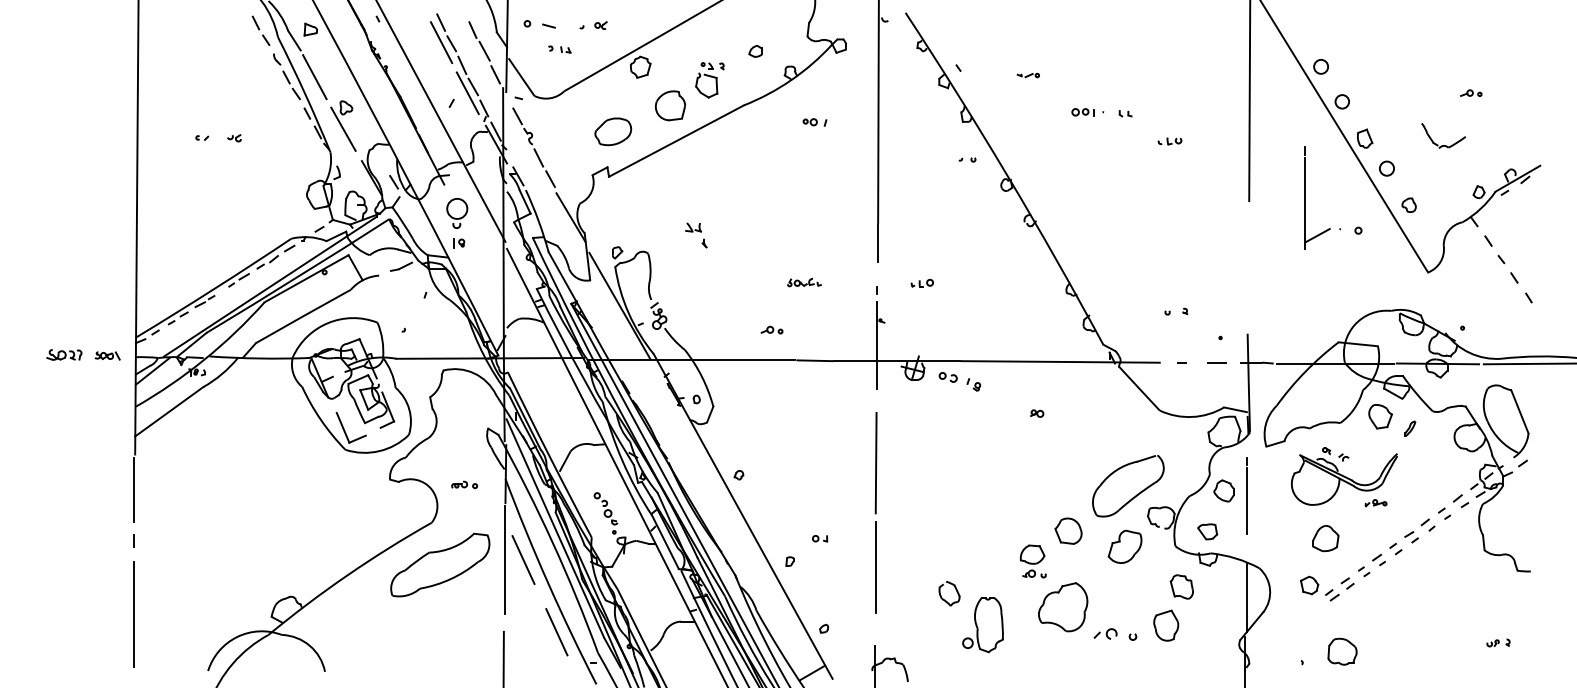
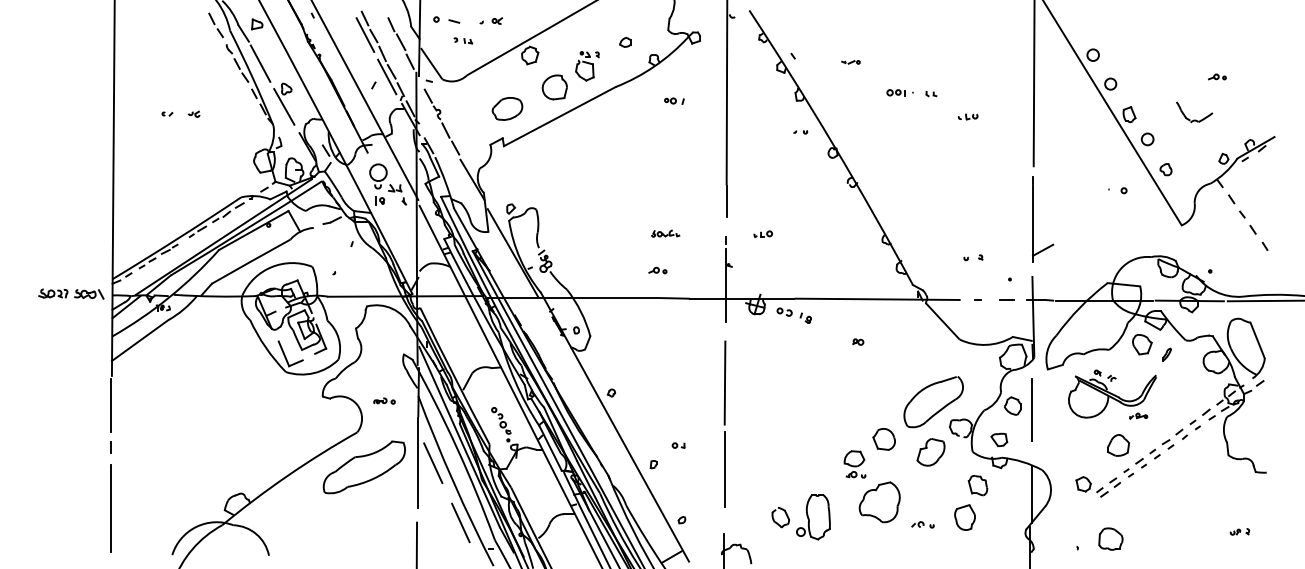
part: (1305, 197) -> (1033, 218), moved
part: (696, 235) -> (397, 194), moved
part: (771, 329) -> (657, 270), moved
part: (107, 355) -> (89, 294), size x1.43
part: (1325, 538) -> (1118, 445), moved
part: (956, 592) -> (786, 516), moved
part: (1115, 634) -> (923, 524), size x0.62

